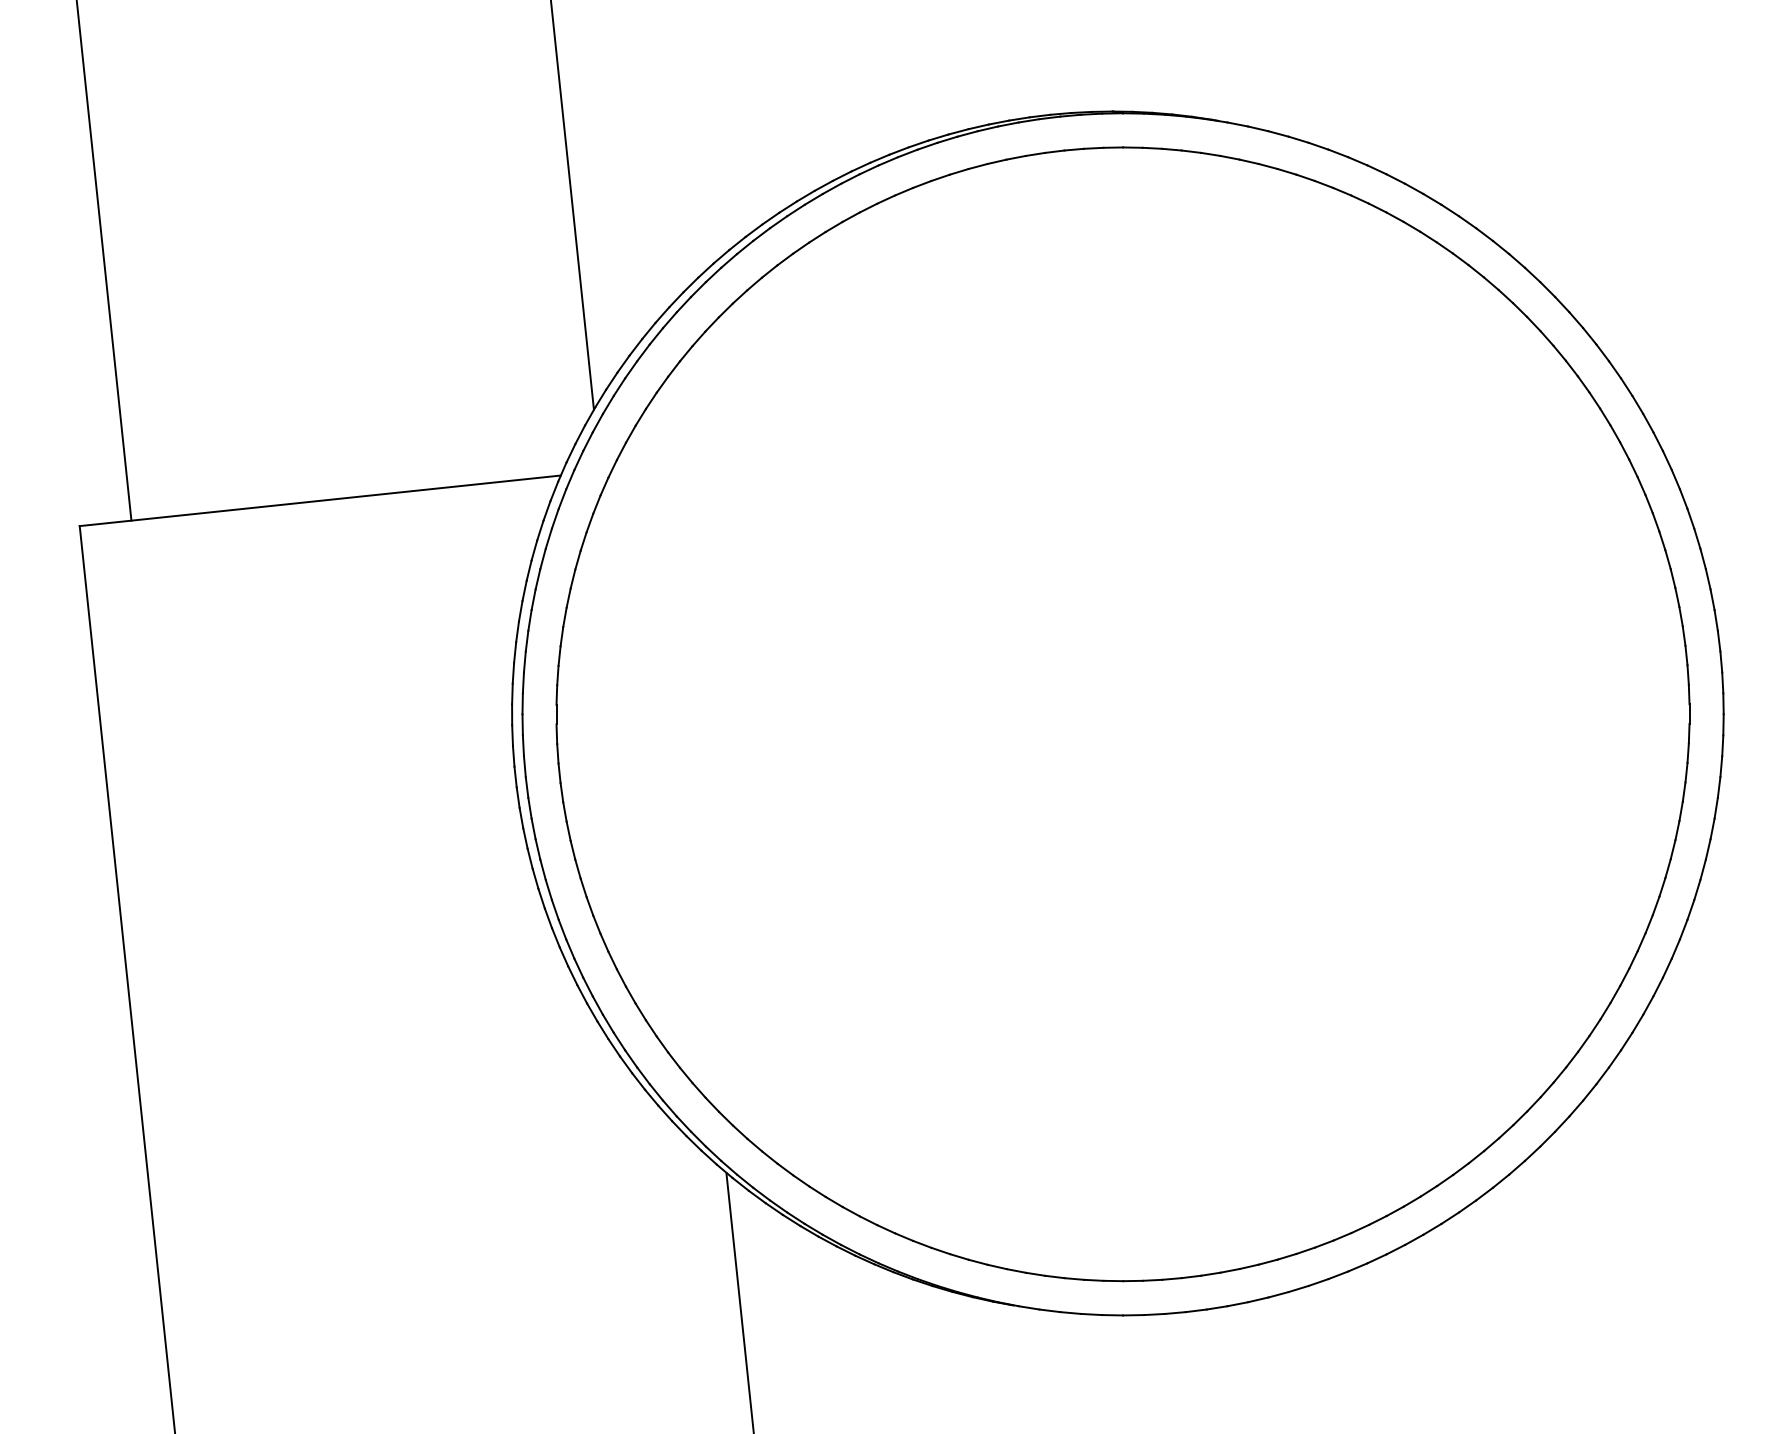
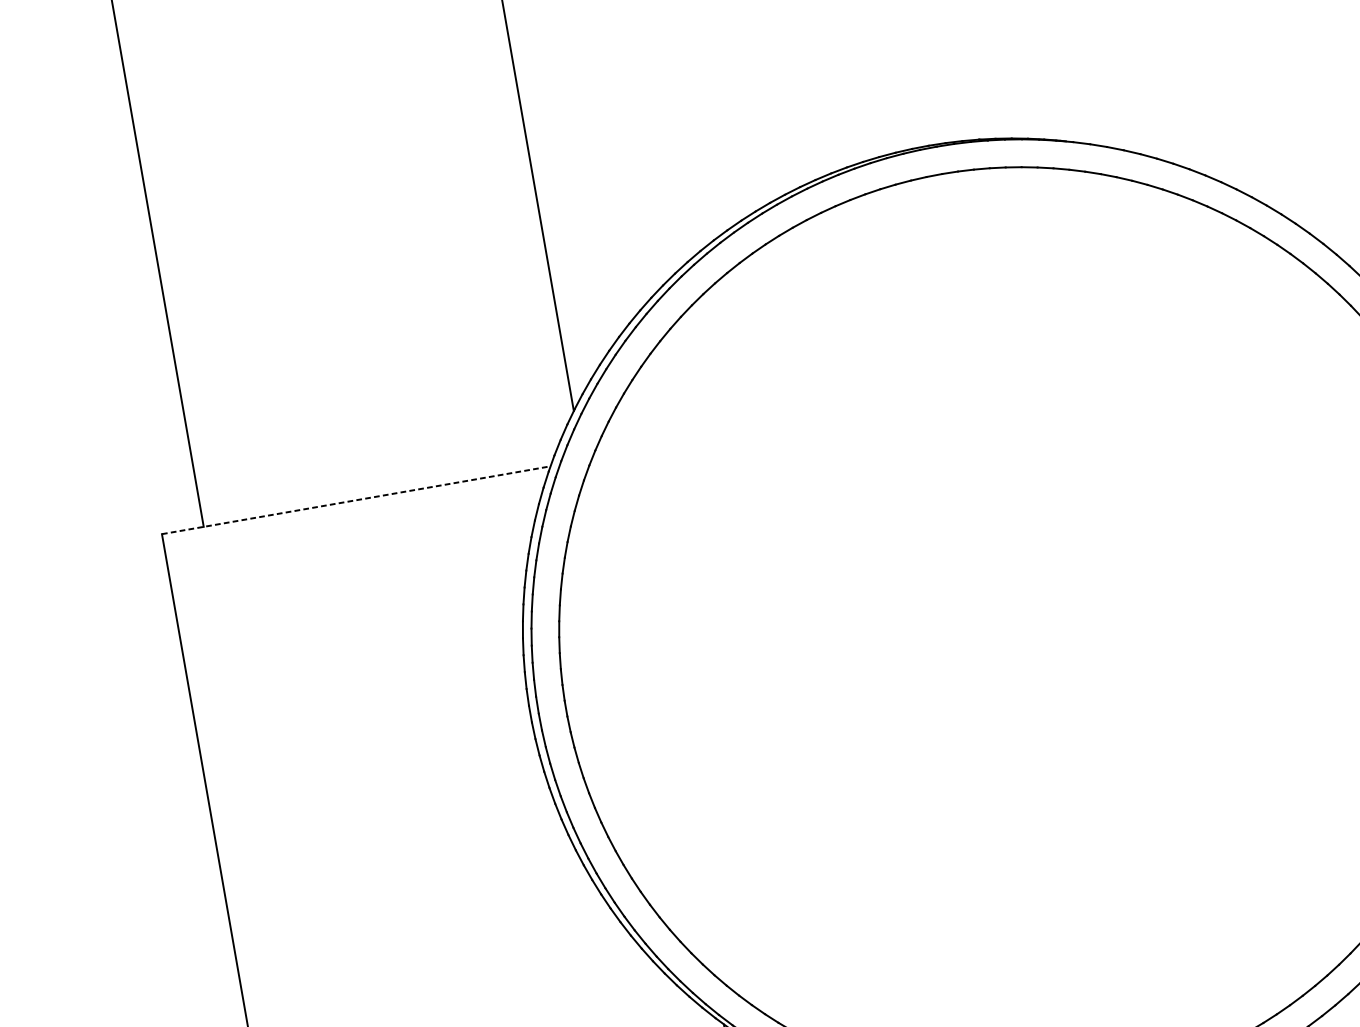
line: (320, 500) -> (356, 499), solid -> dashed

